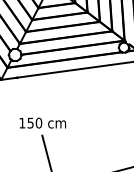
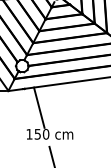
line: (31, 96) -> (38, 107), added

